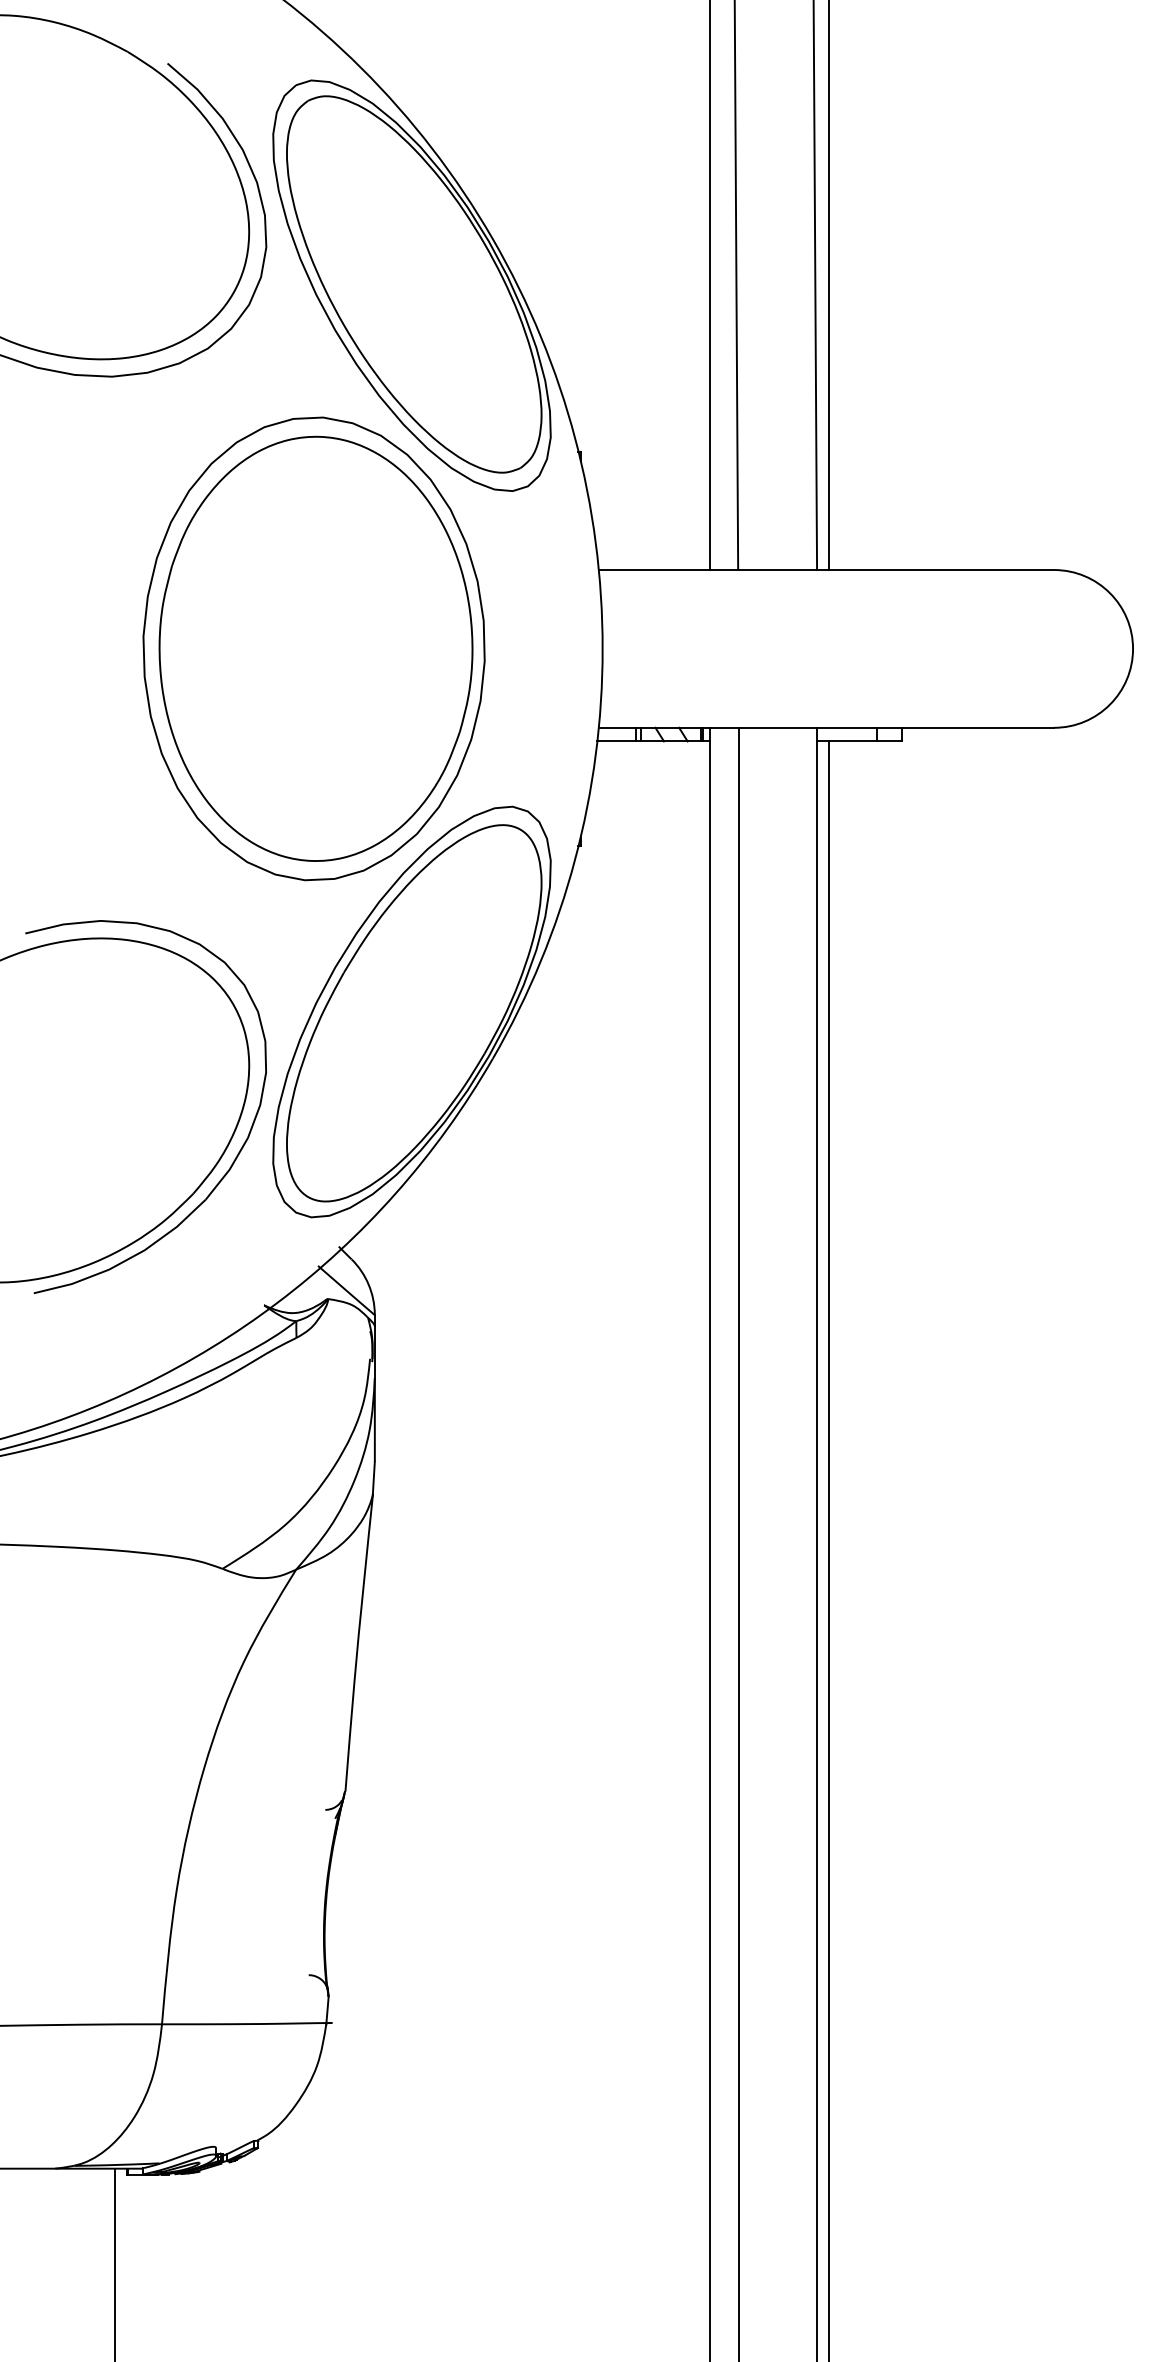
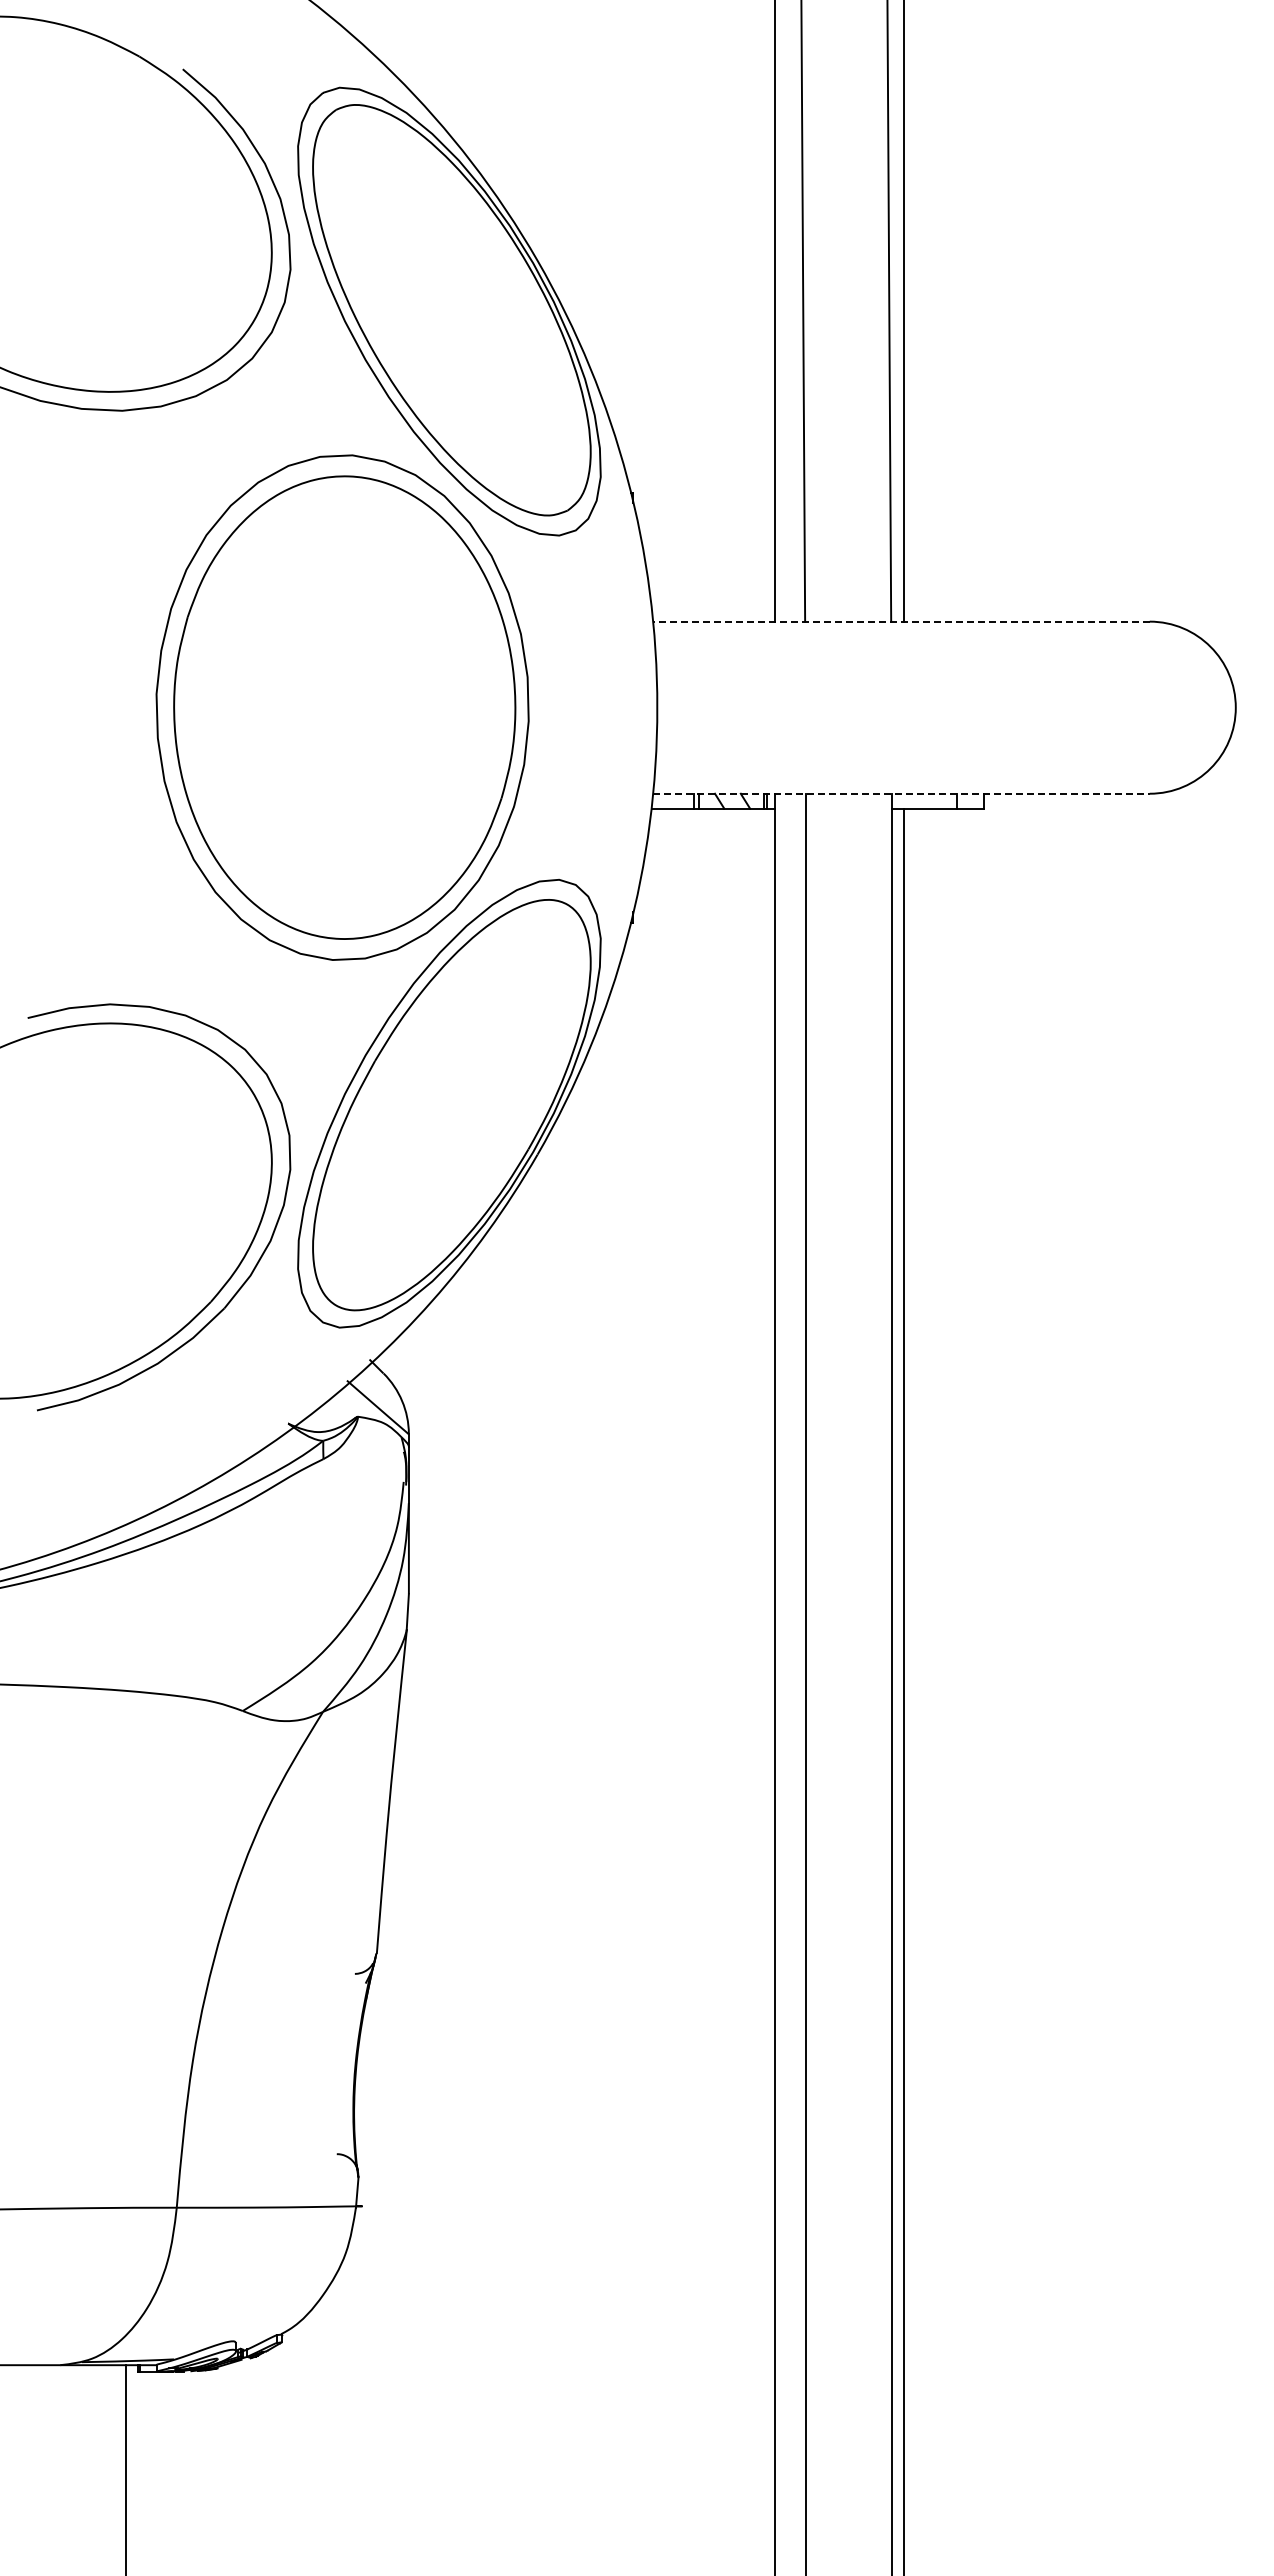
line: (825, 569) -> (900, 621), solid -> dashed
line: (826, 727) -> (901, 793), solid -> dashed

